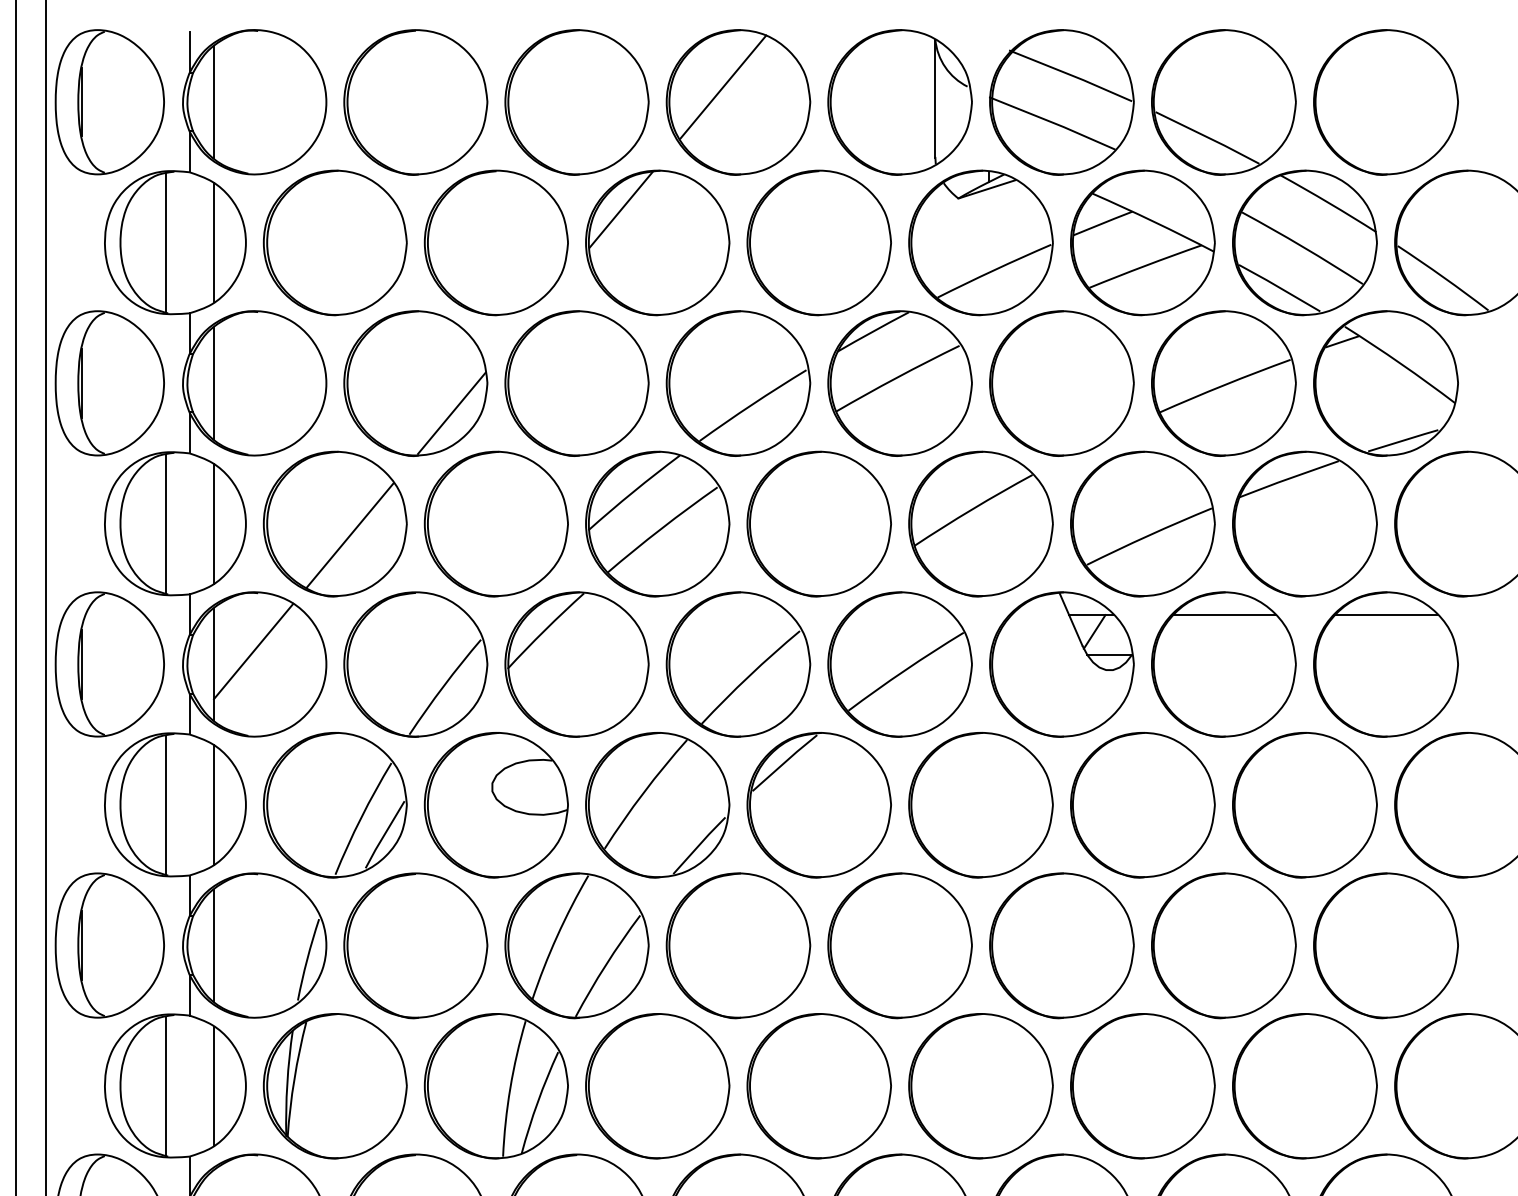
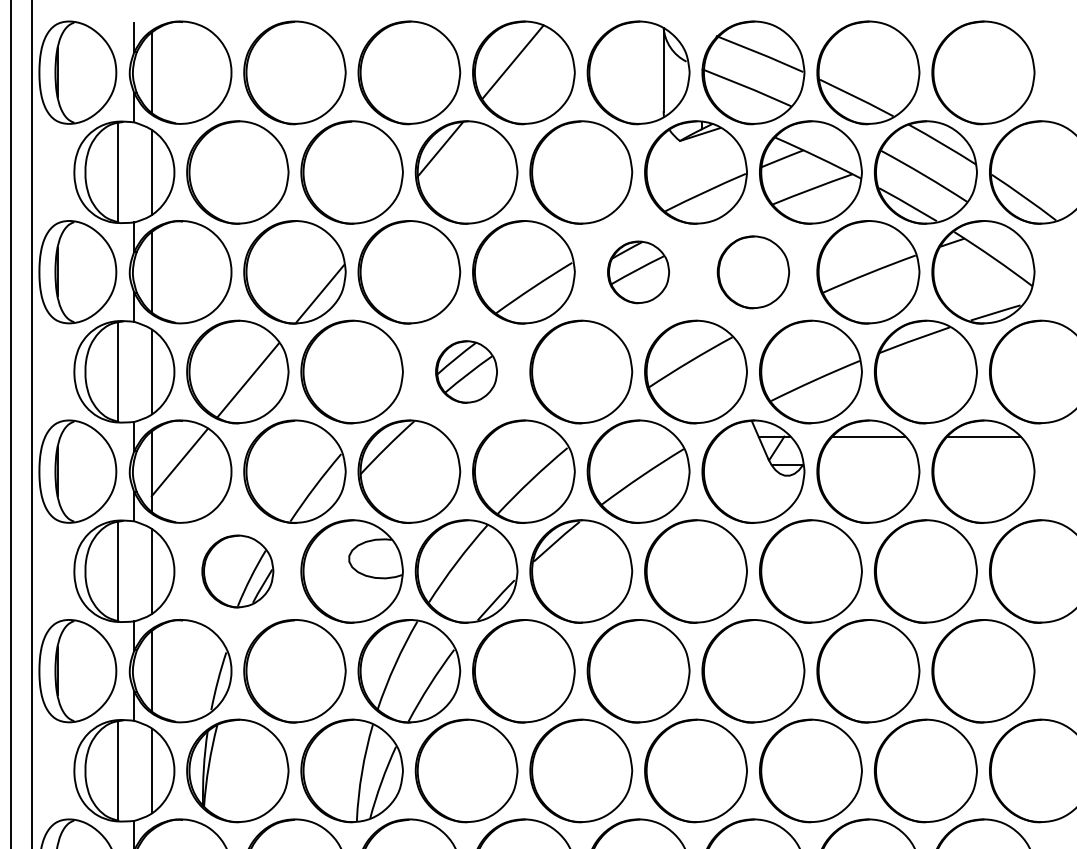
part: (899, 383) -> (638, 272), size x0.6
part: (1061, 383) -> (753, 272), size x0.7
part: (657, 523) -> (466, 371), size x0.6
part: (334, 805) -> (237, 571), size x0.7

